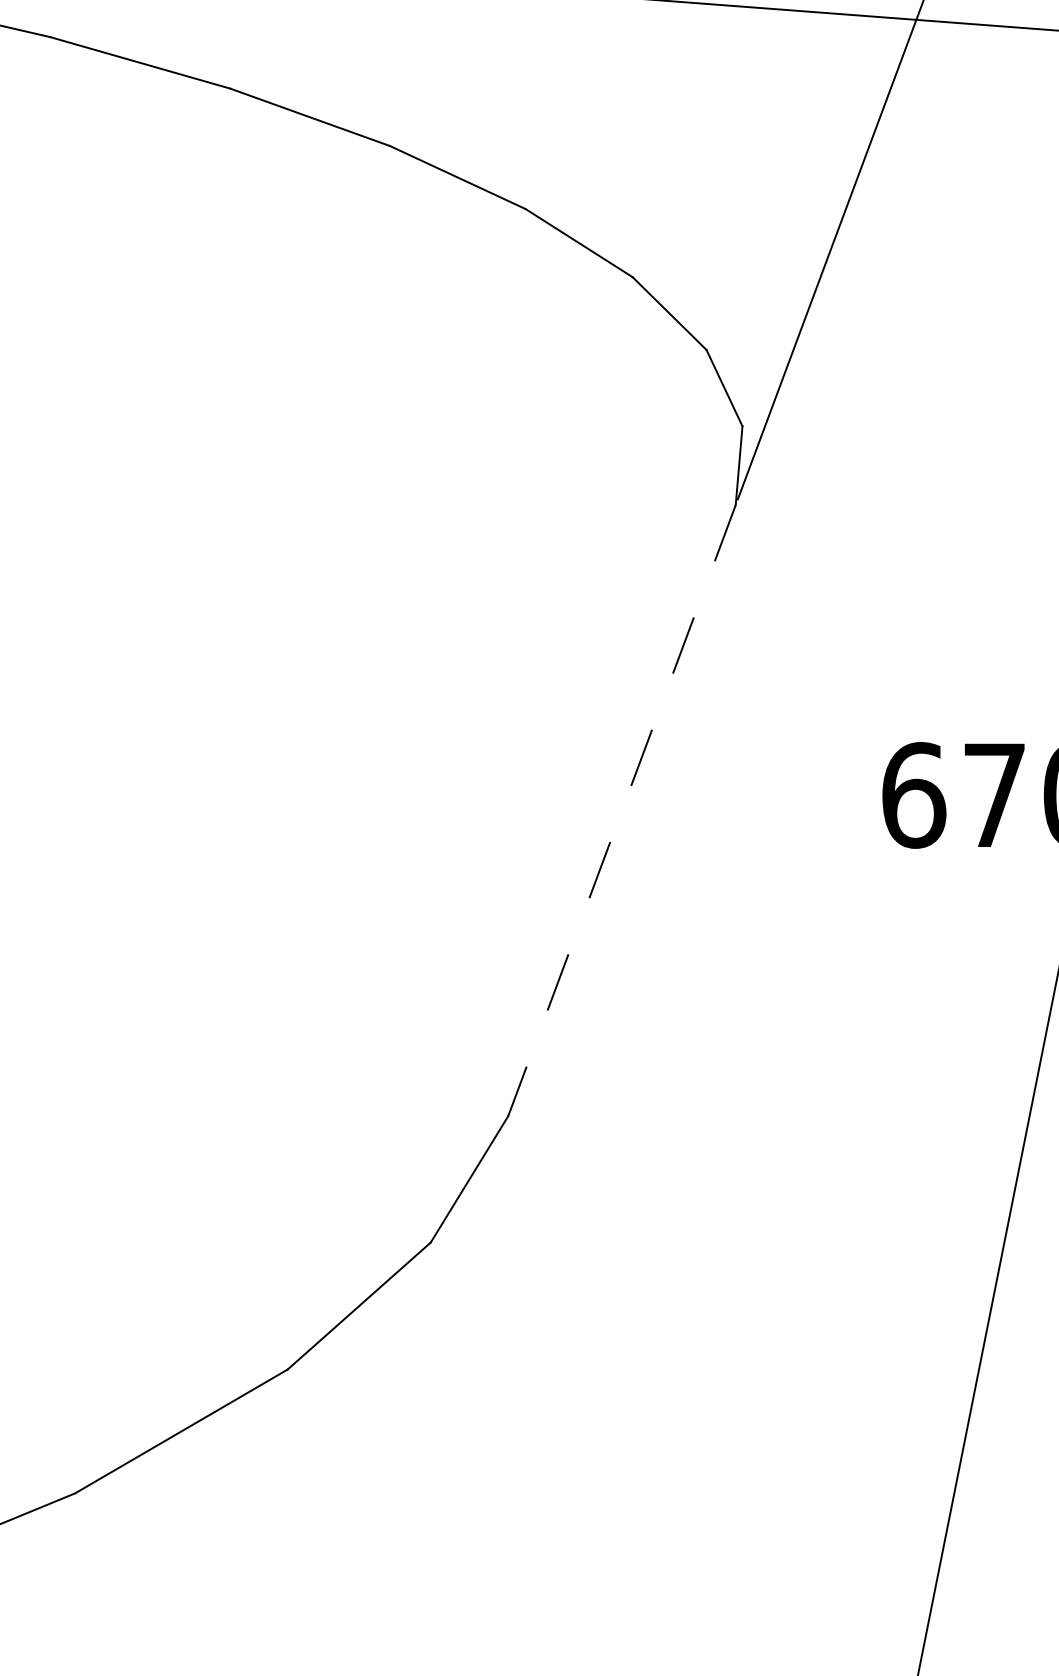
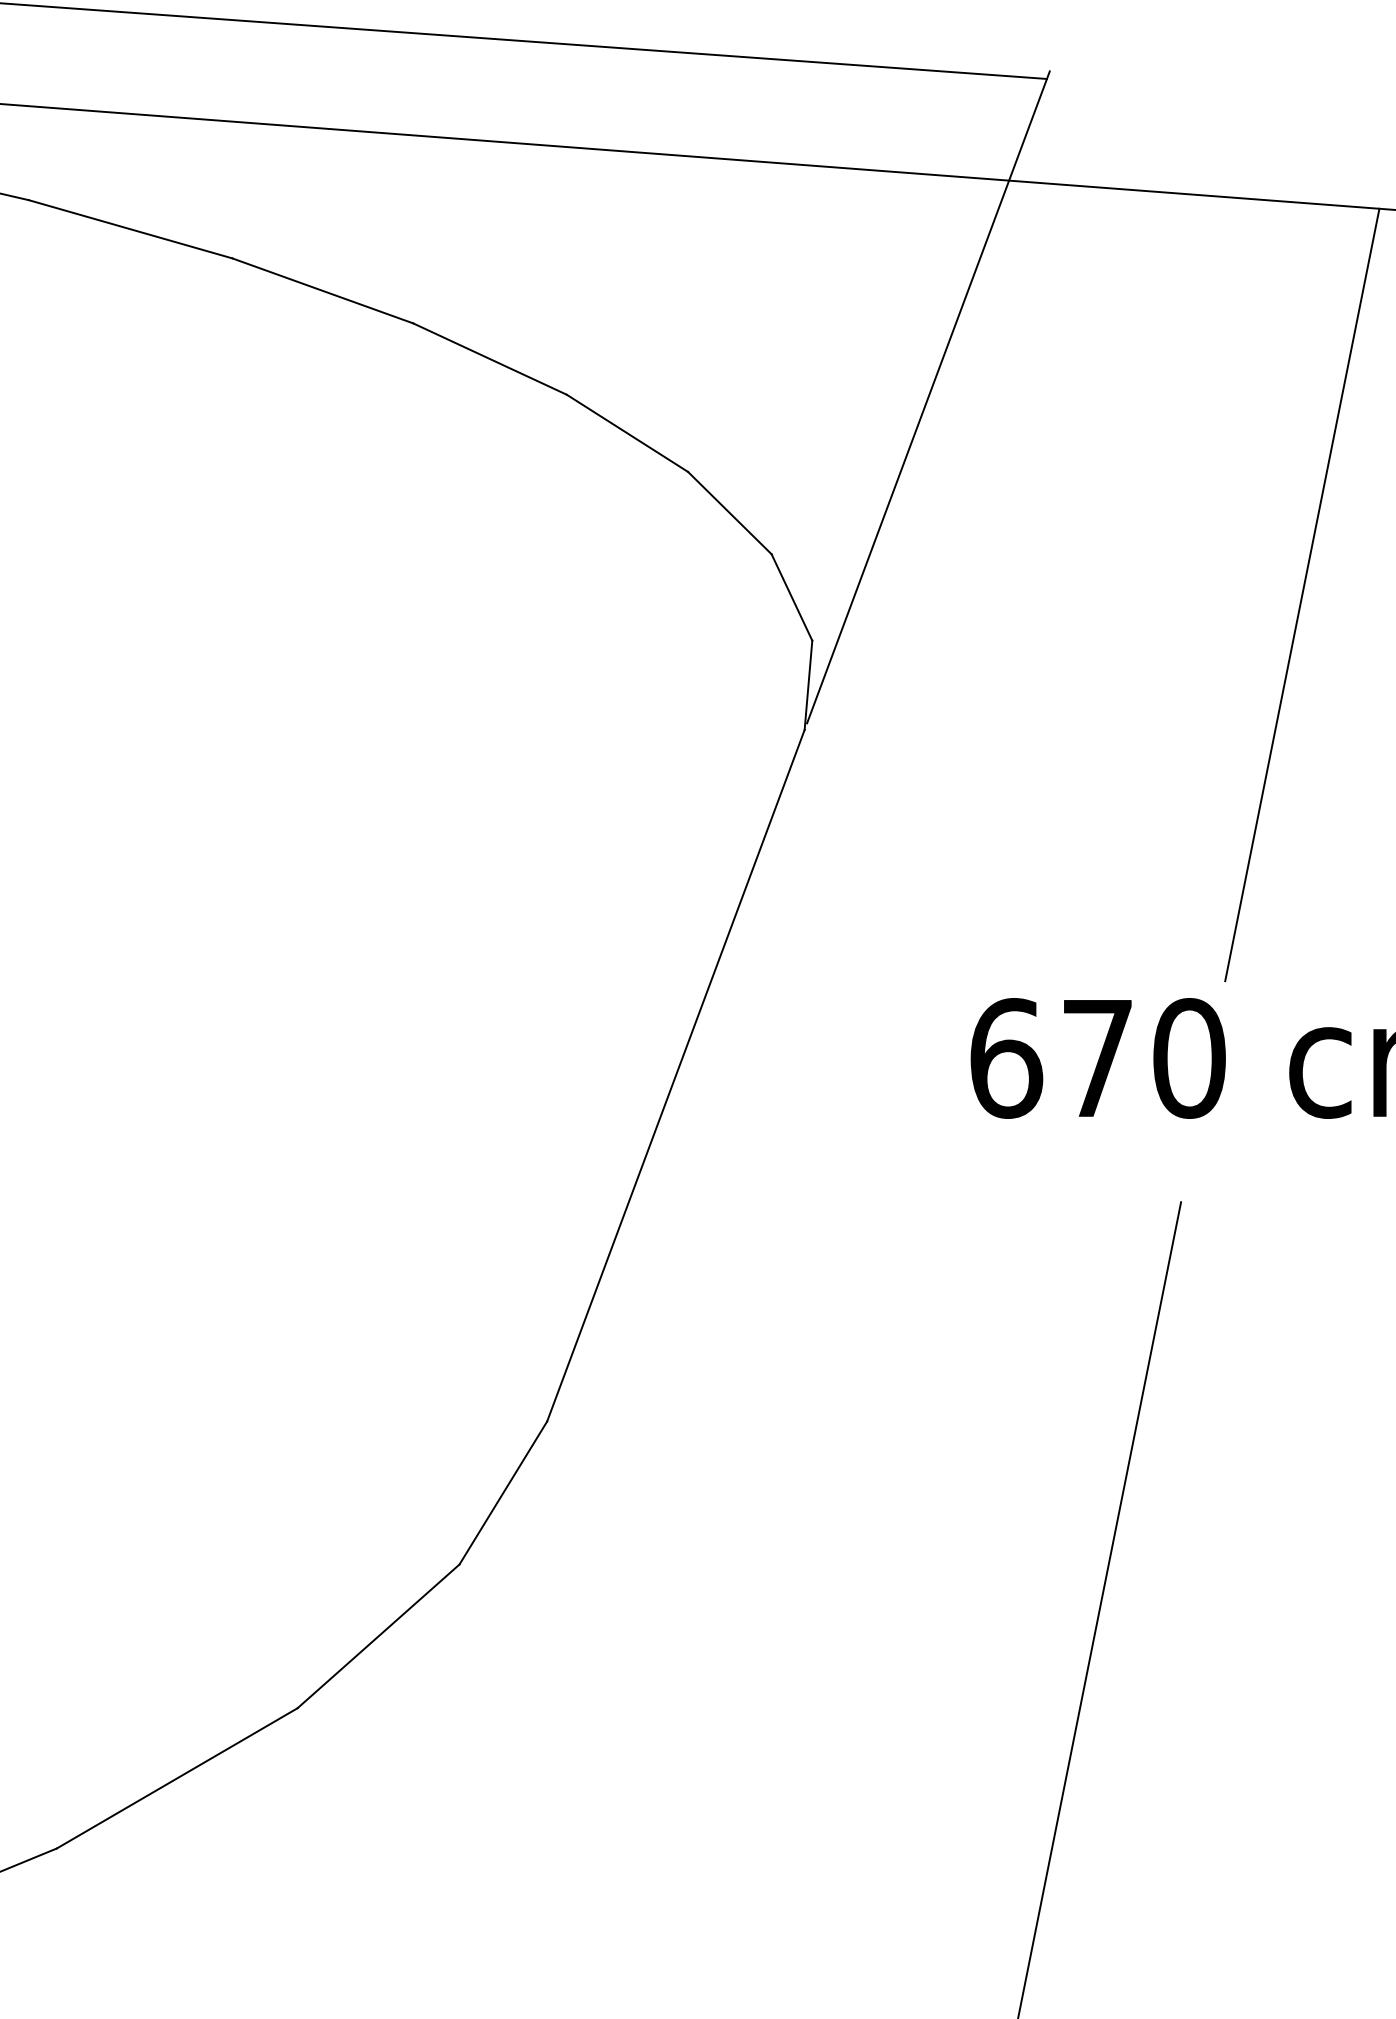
line: (621, 810) -> (675, 1075), dashed -> solid

